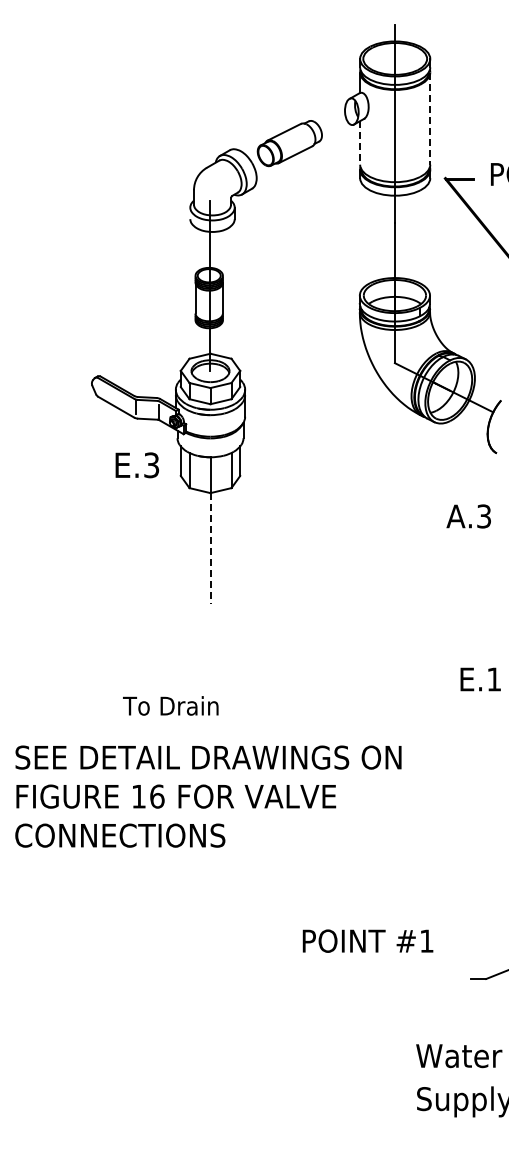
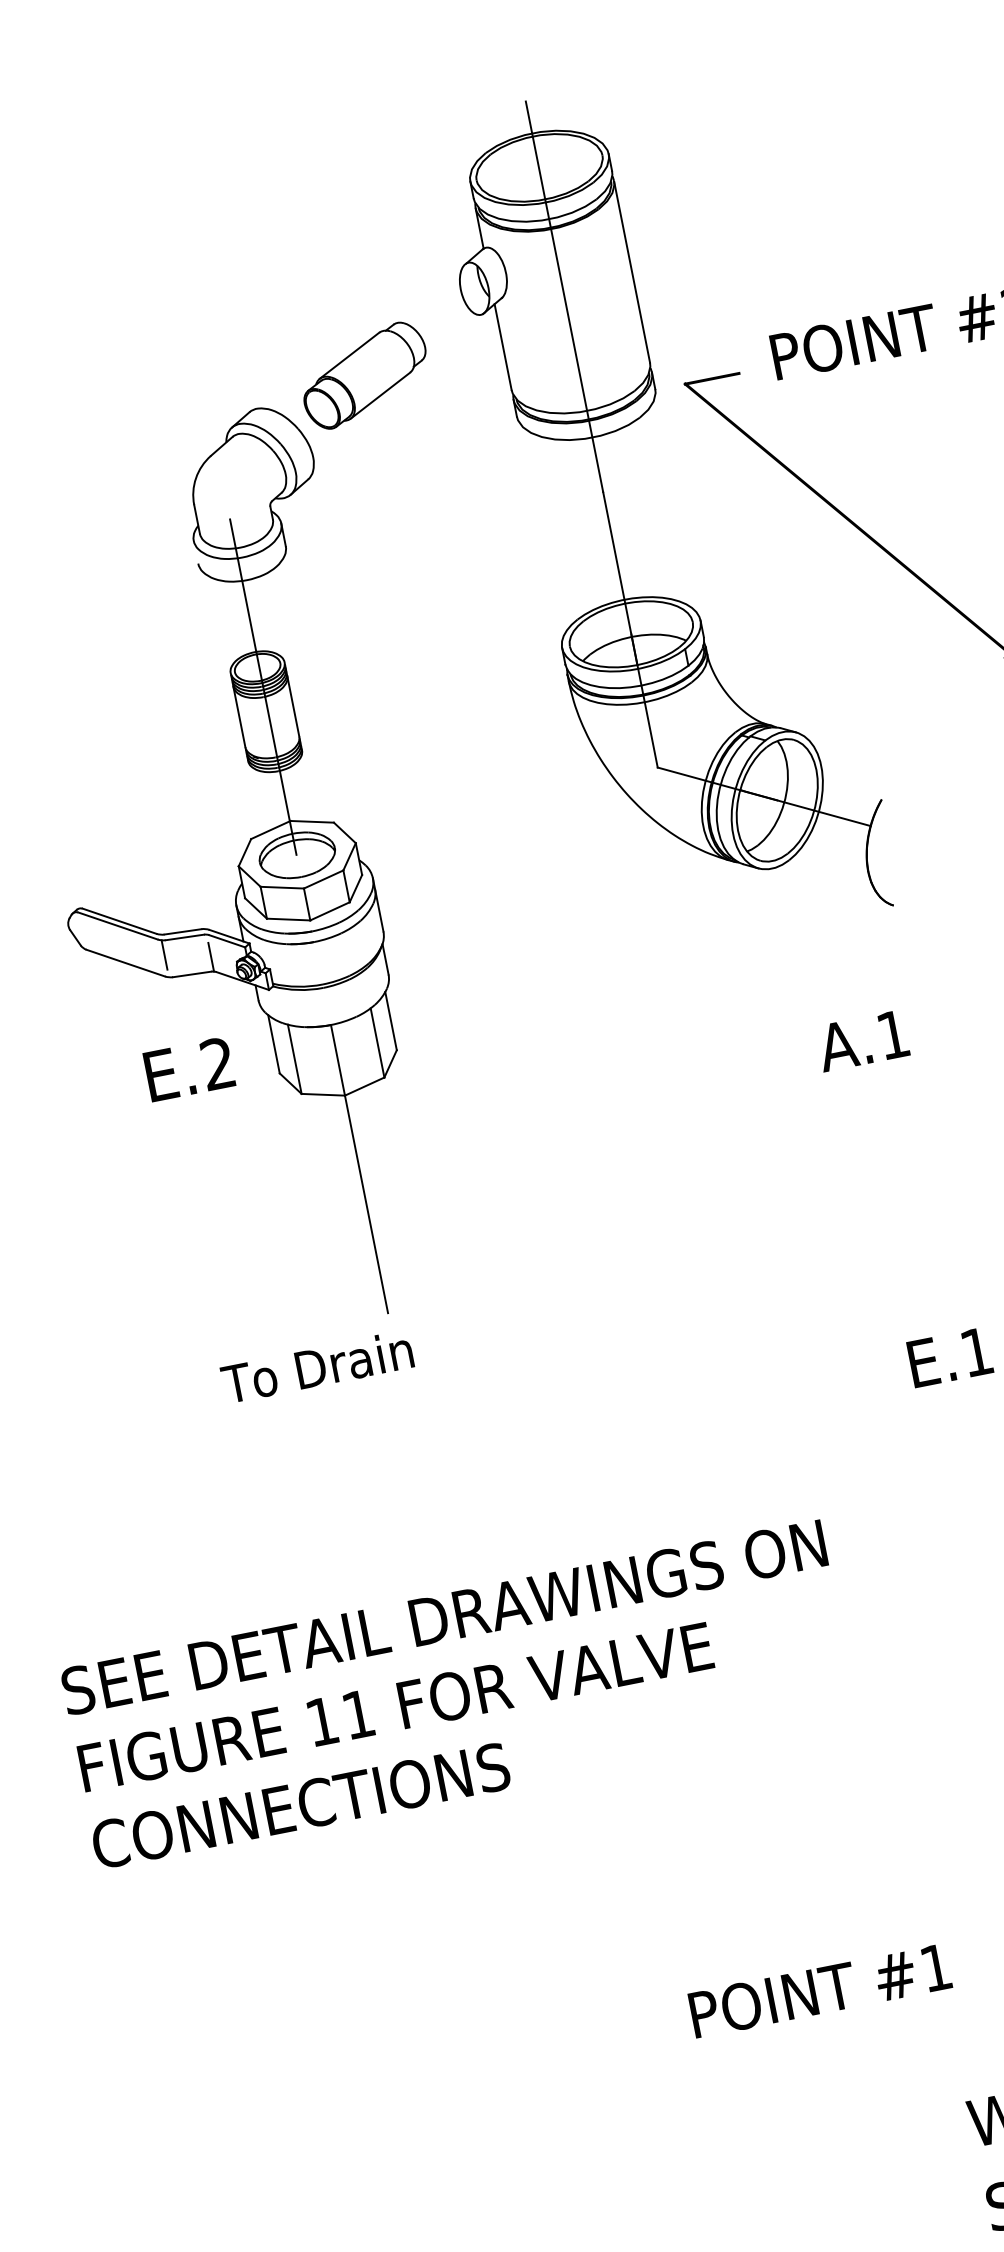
line: (430, 118) -> (632, 271), dashed -> solid
line: (360, 142) -> (503, 346), dashed -> solid
text: (151, 465) -> (217, 1064), E.3 -> E.2
text: (483, 516) -> (892, 1035), A.3 -> A.1
line: (210, 548) -> (366, 1204), dashed -> solid
text: (170, 705) -> (316, 1366), moved
text: (157, 796) -> (358, 1714), 16 -> 11
text: (367, 940) -> (818, 1989), moved

